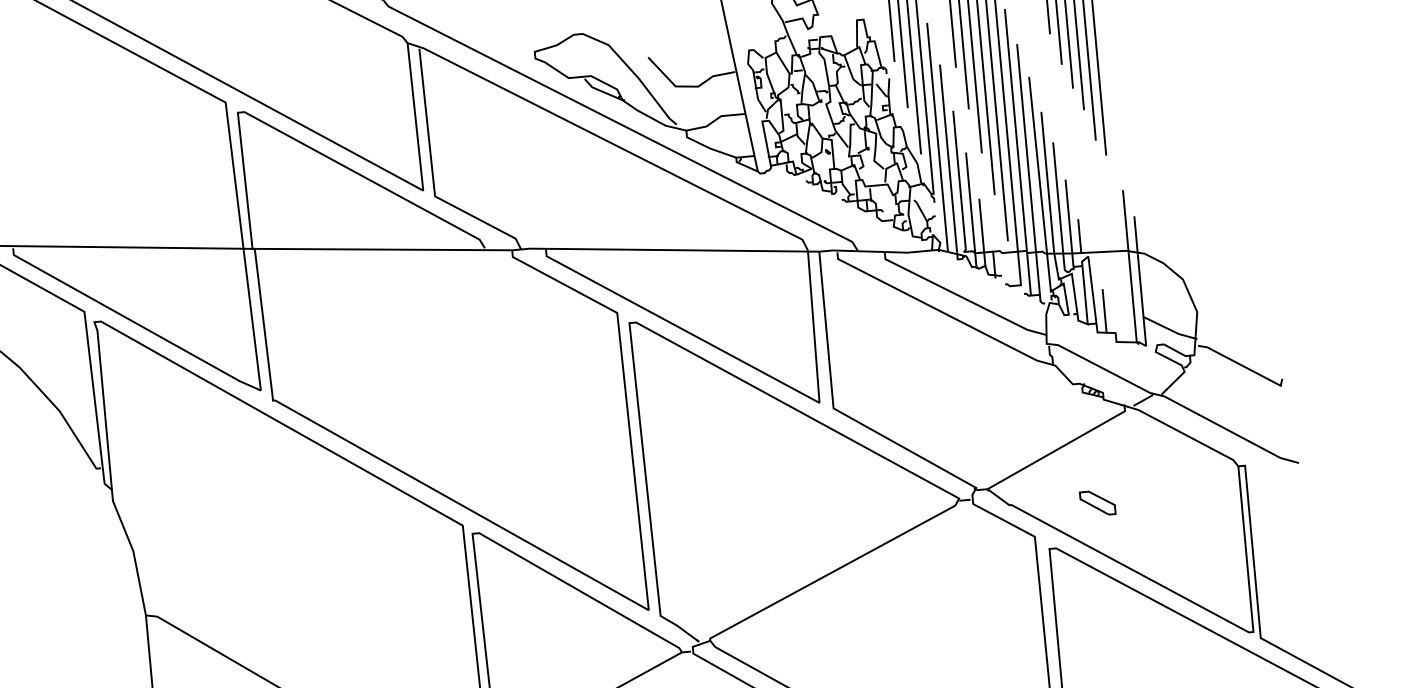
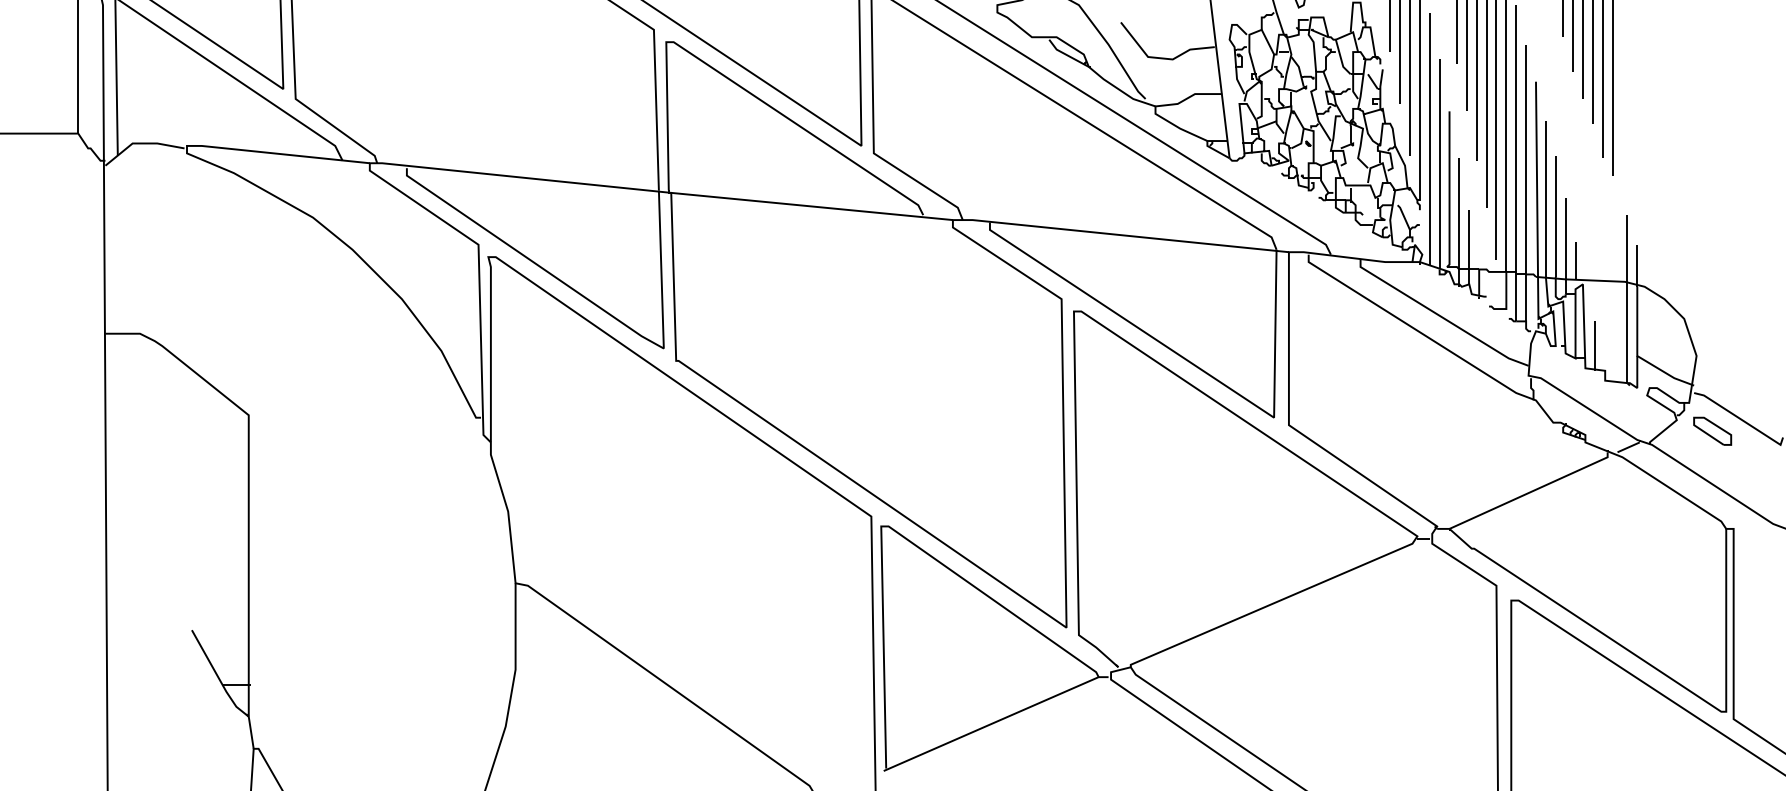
part: (1097, 502) -> (1712, 430), moved

